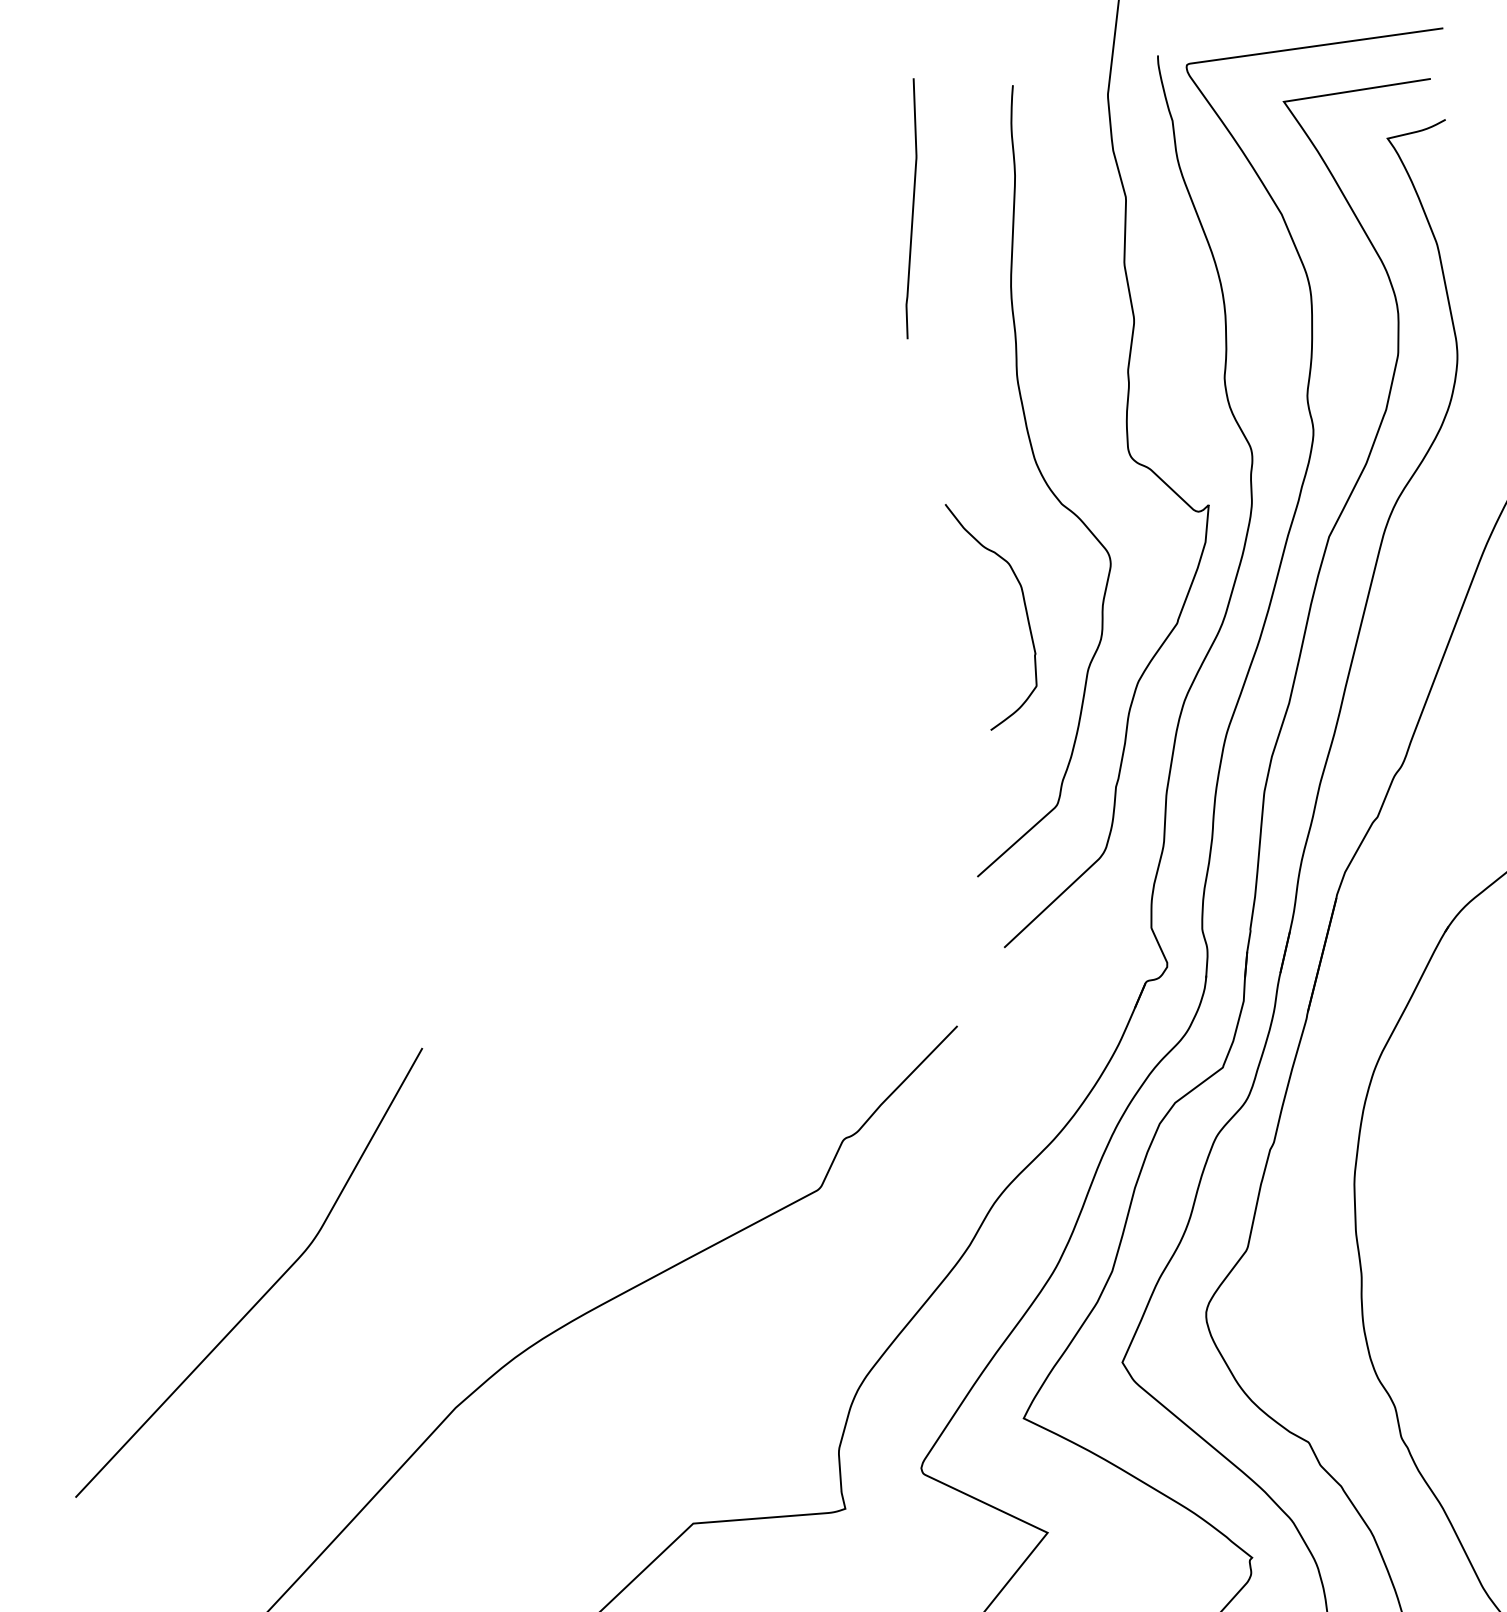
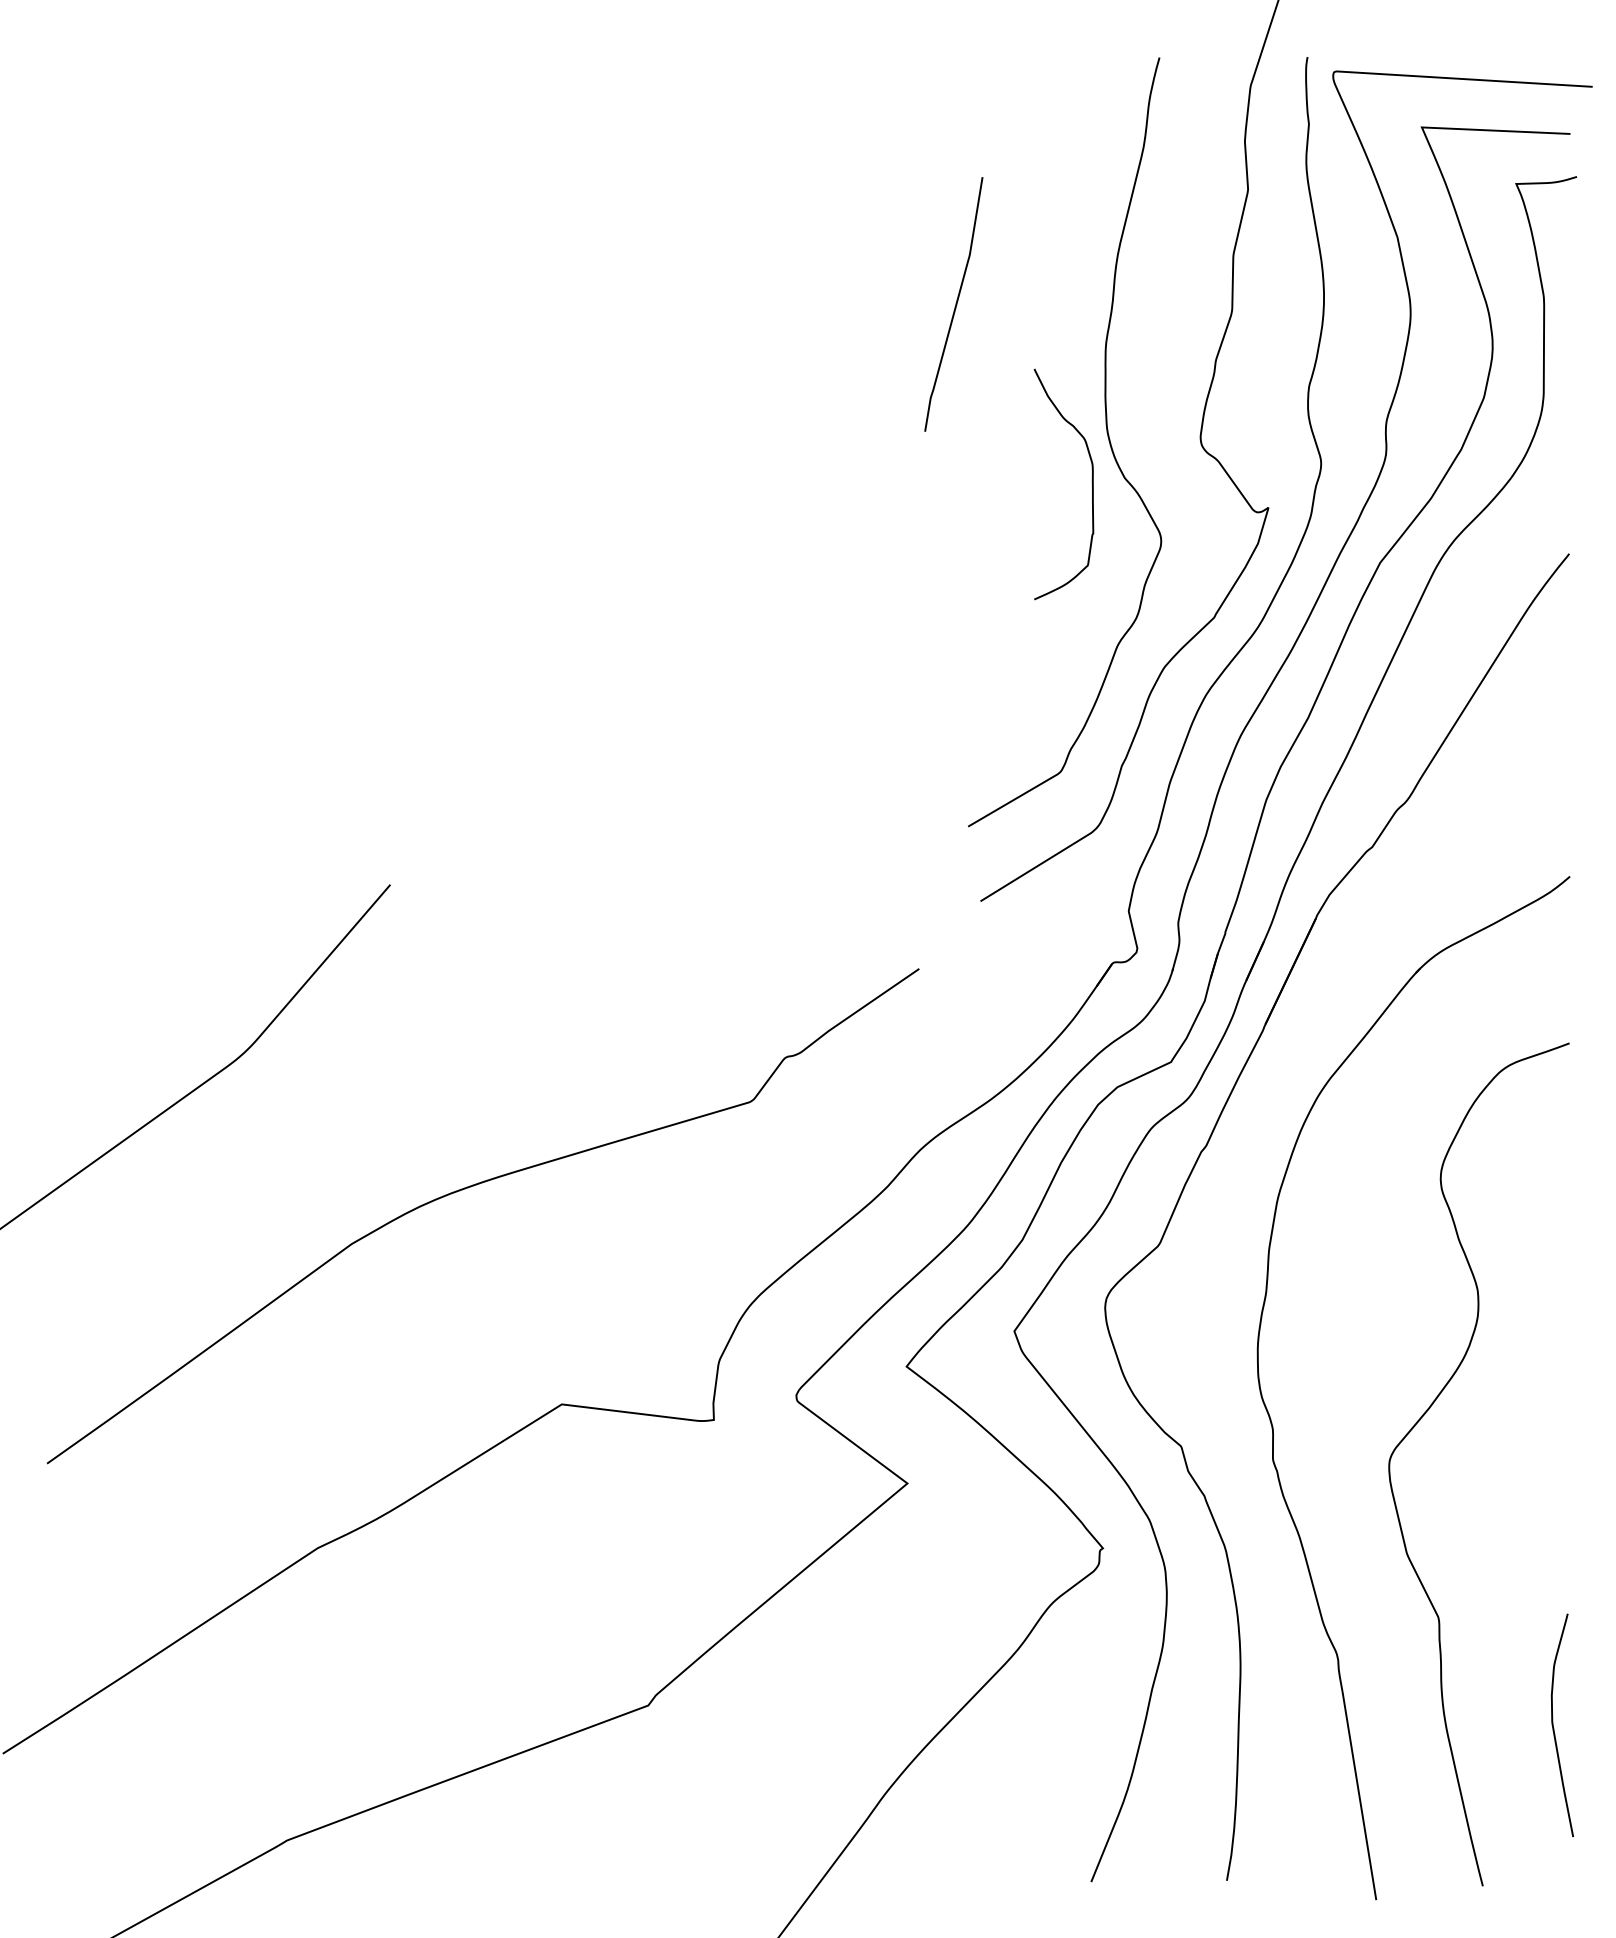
curve: (912, 208) -> (955, 304), moved
curve: (1023, 605) -> (1091, 483), moved

